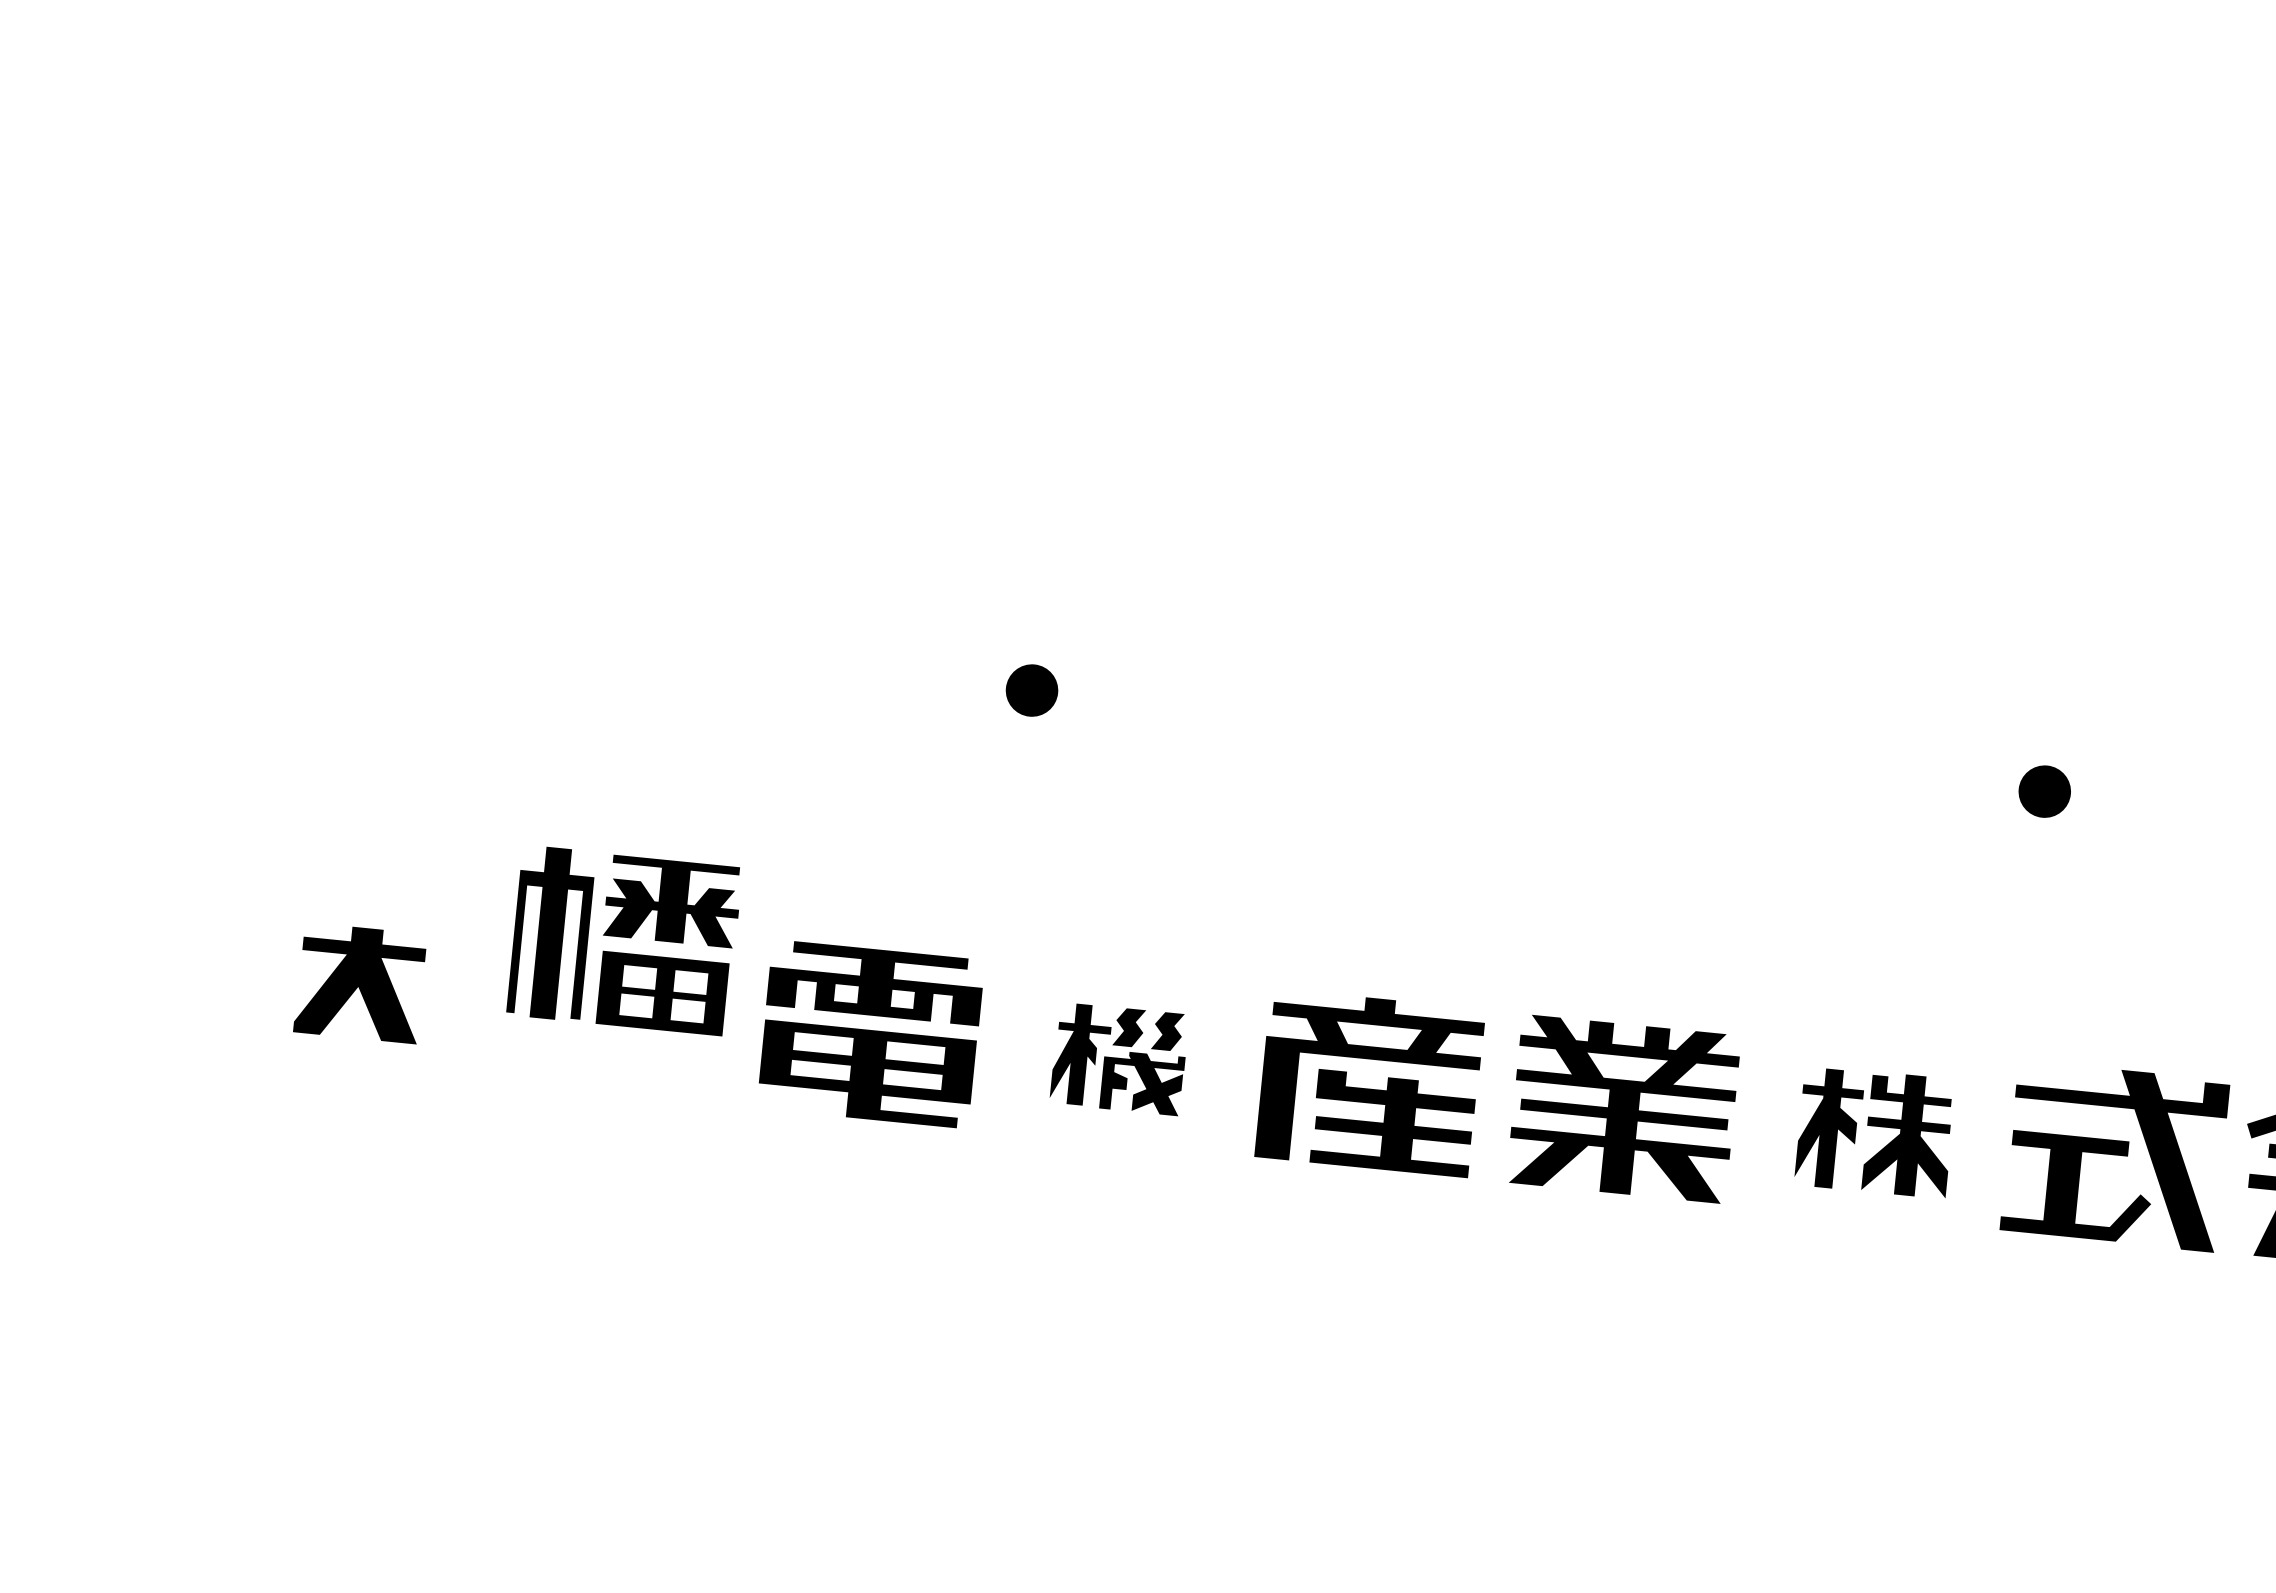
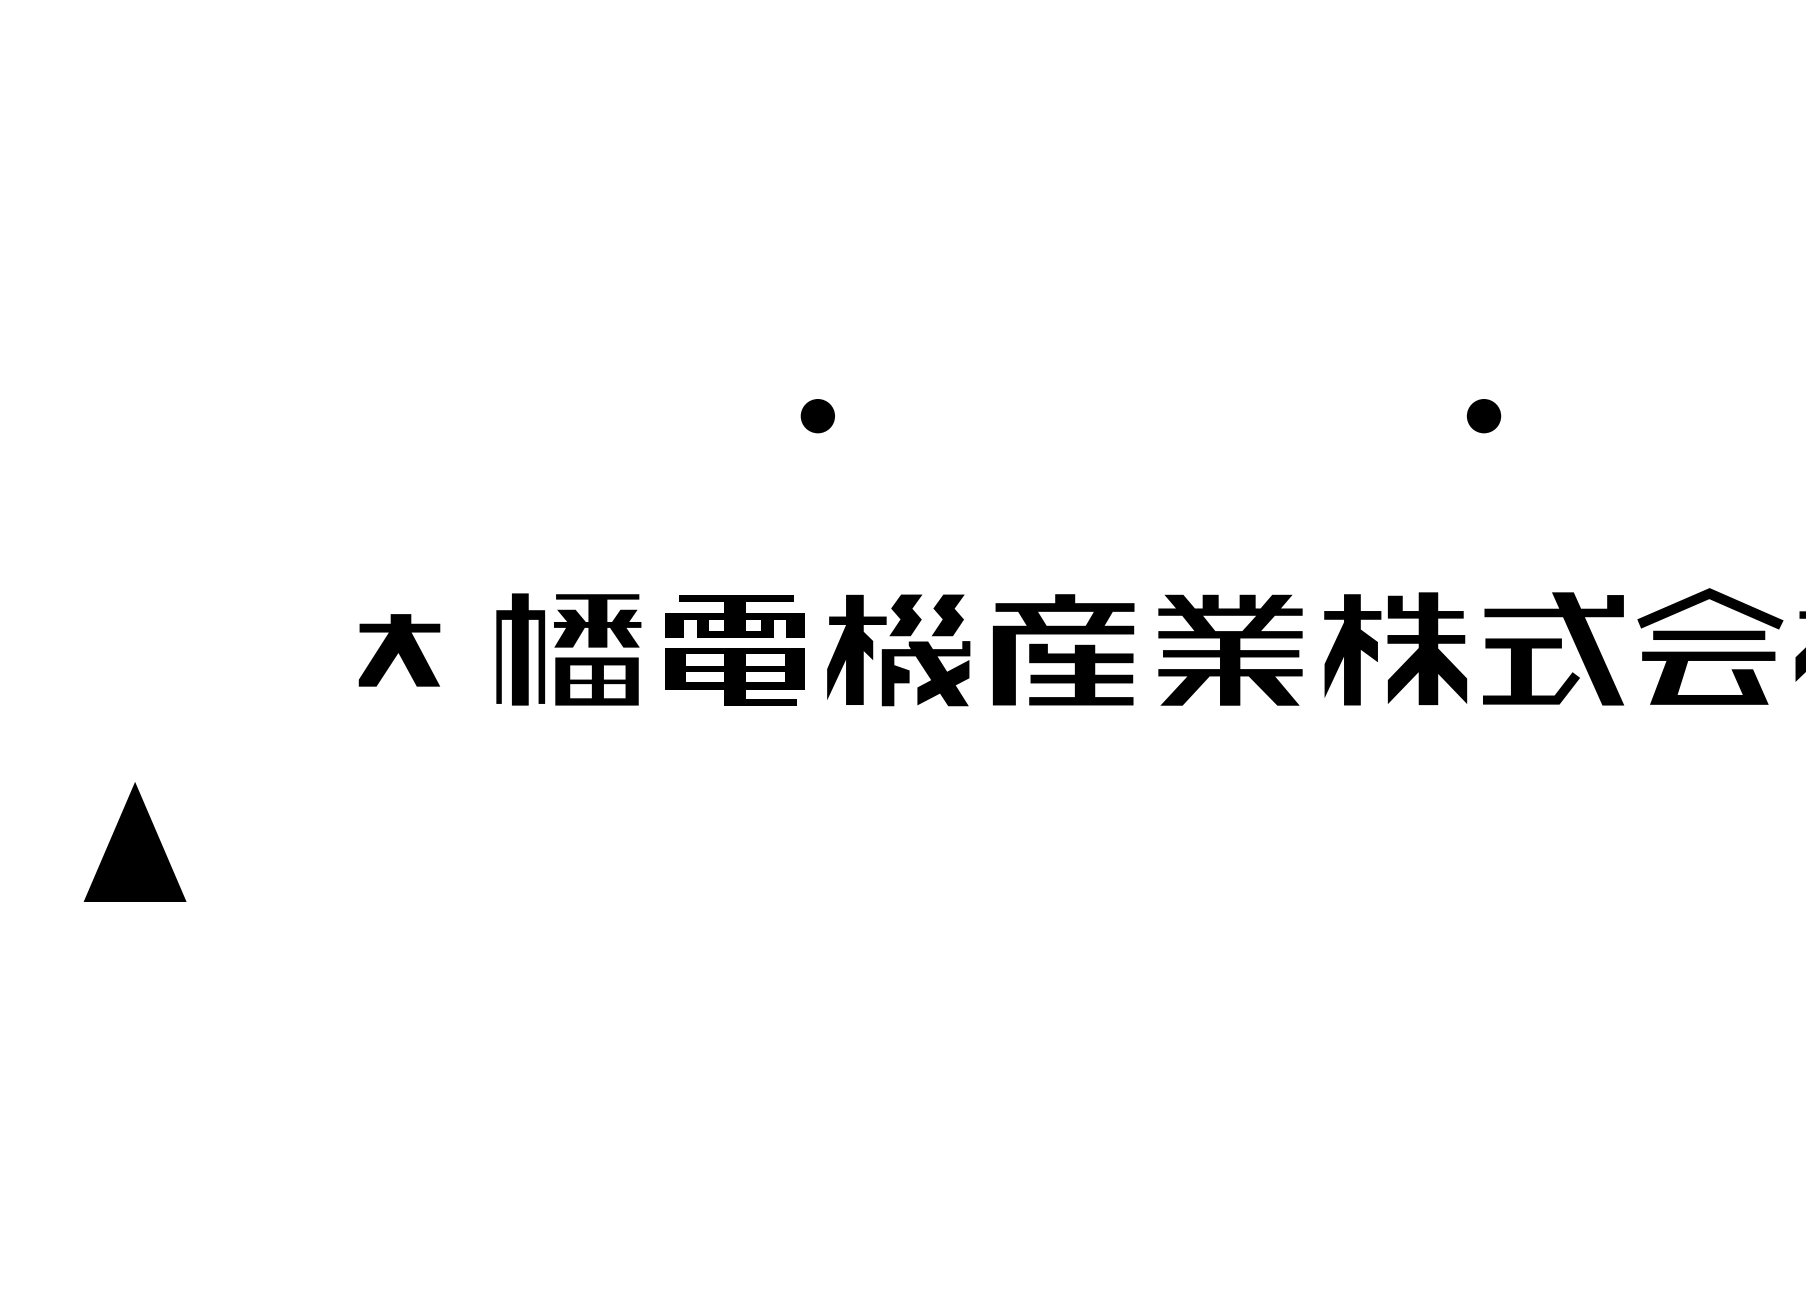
part: (624, 940) -> (568, 649), moved
part: (1119, 1059) -> (898, 650), size x1.67
part: (1874, 1131) -> (1395, 648), size x1.43

